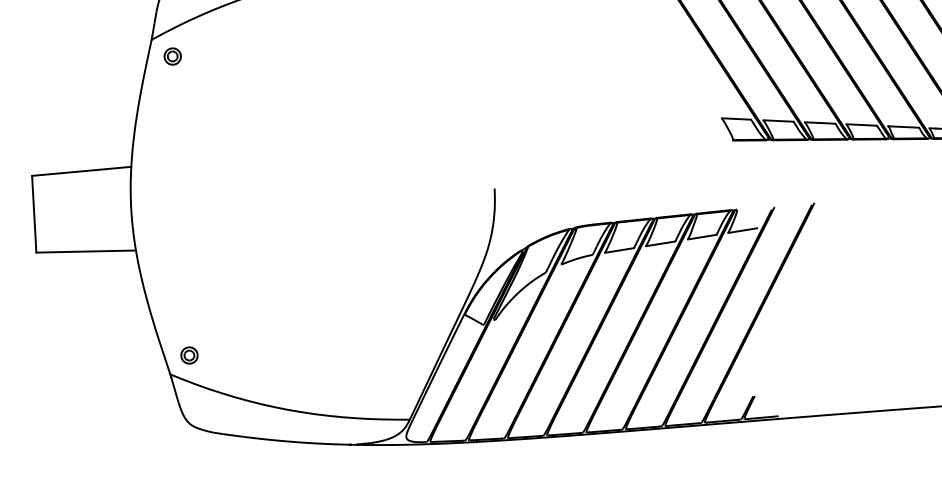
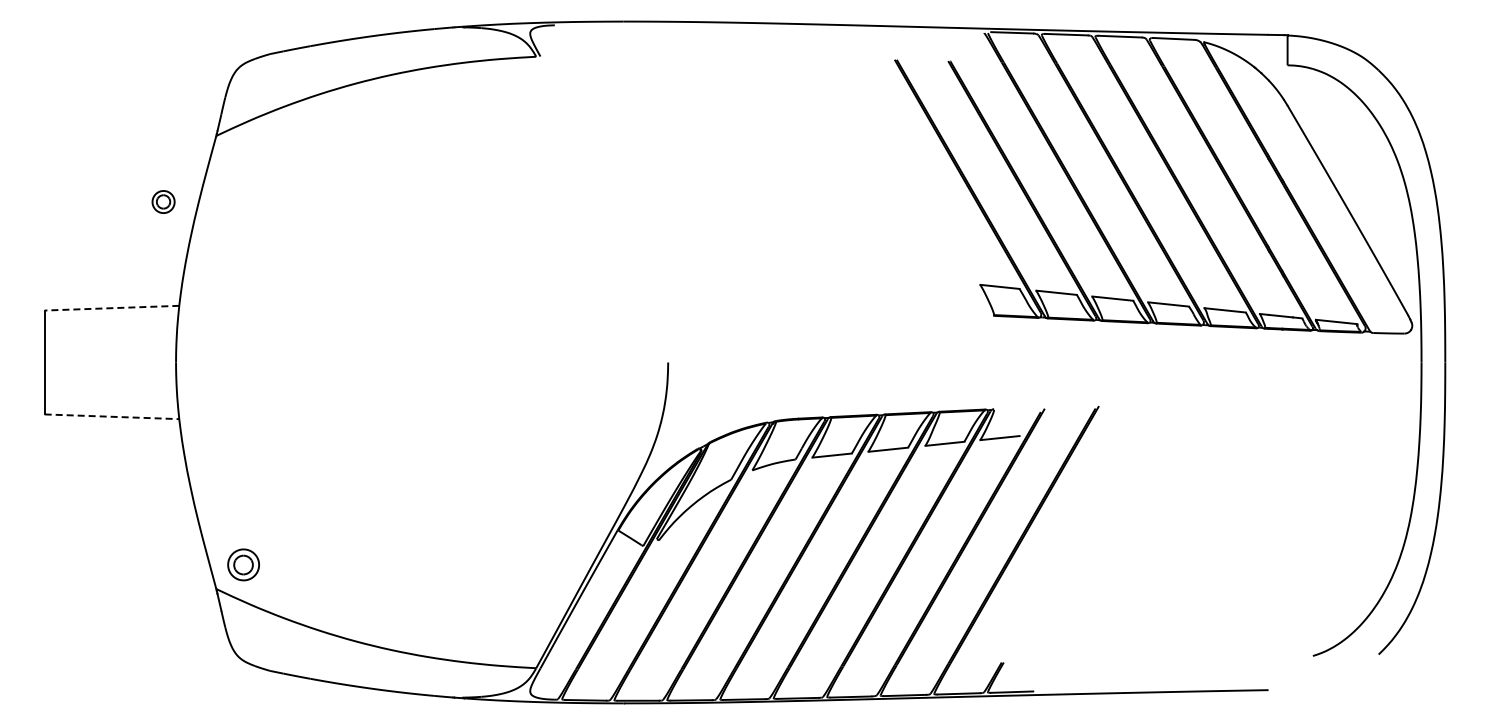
part: (172, 56) -> (163, 201), moved
line: (81, 171) -> (111, 308), solid -> dashed
line: (86, 251) -> (112, 416), solid -> dashed
part: (189, 355) -> (243, 564), size x1.4

